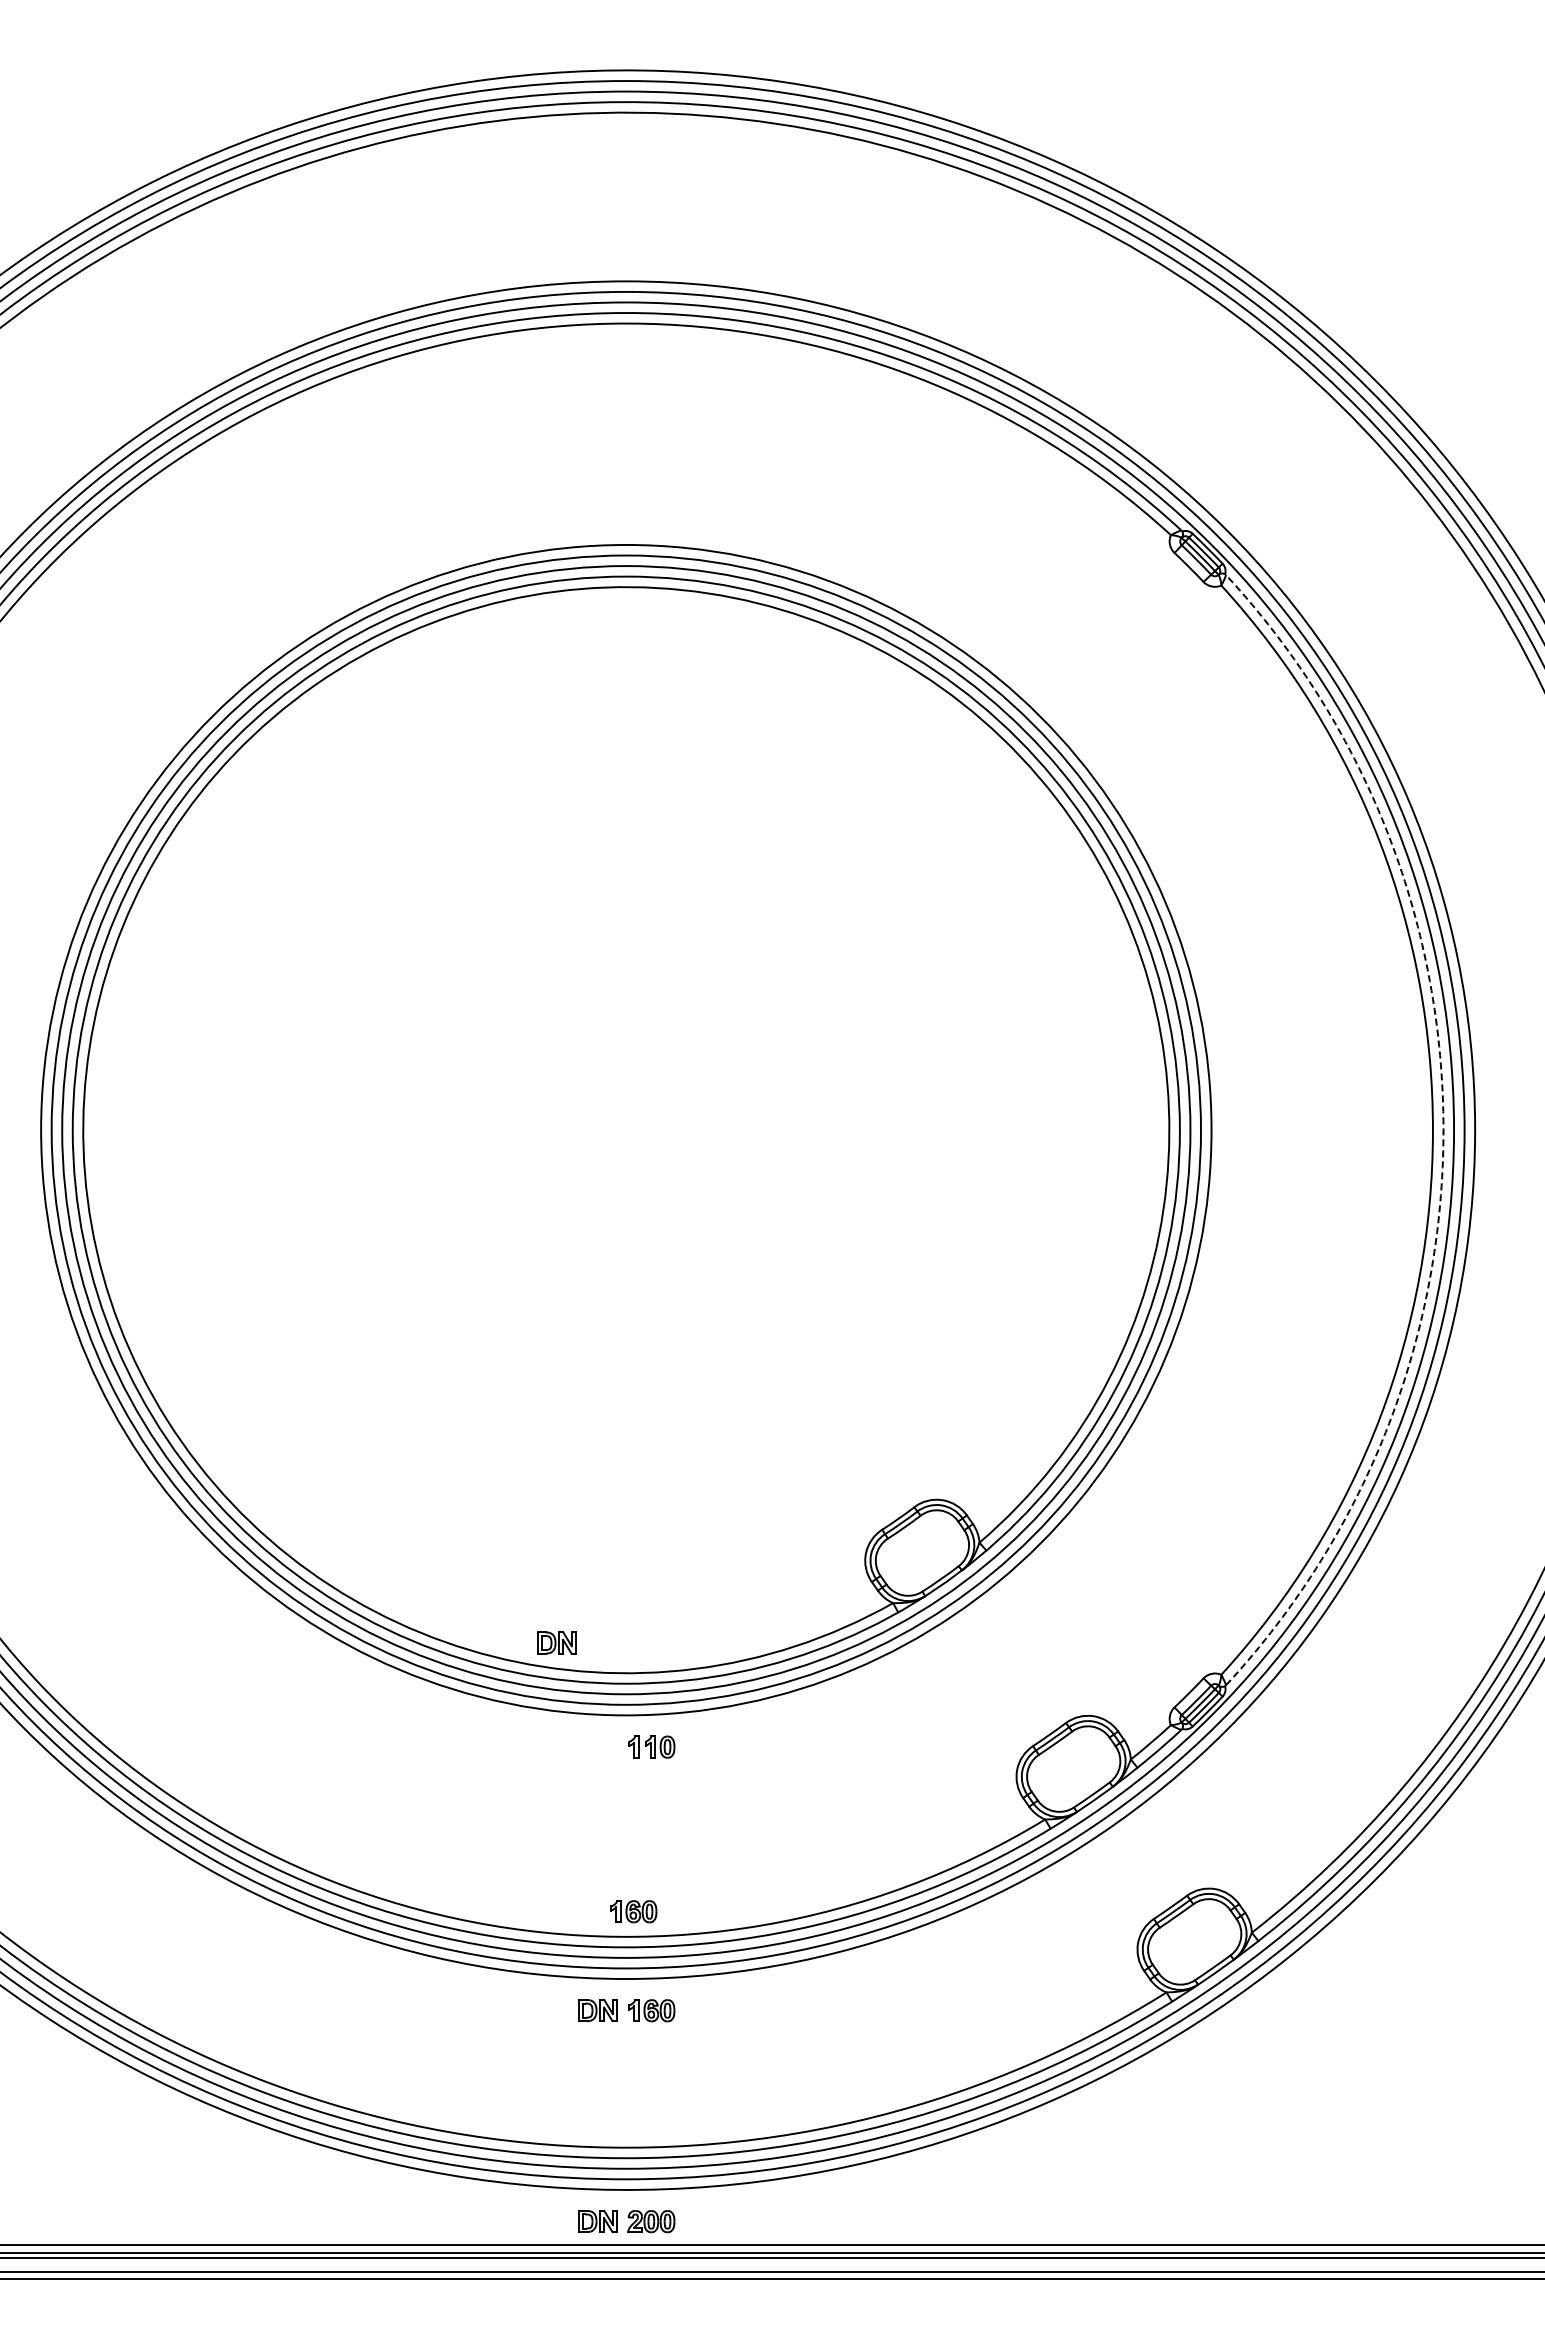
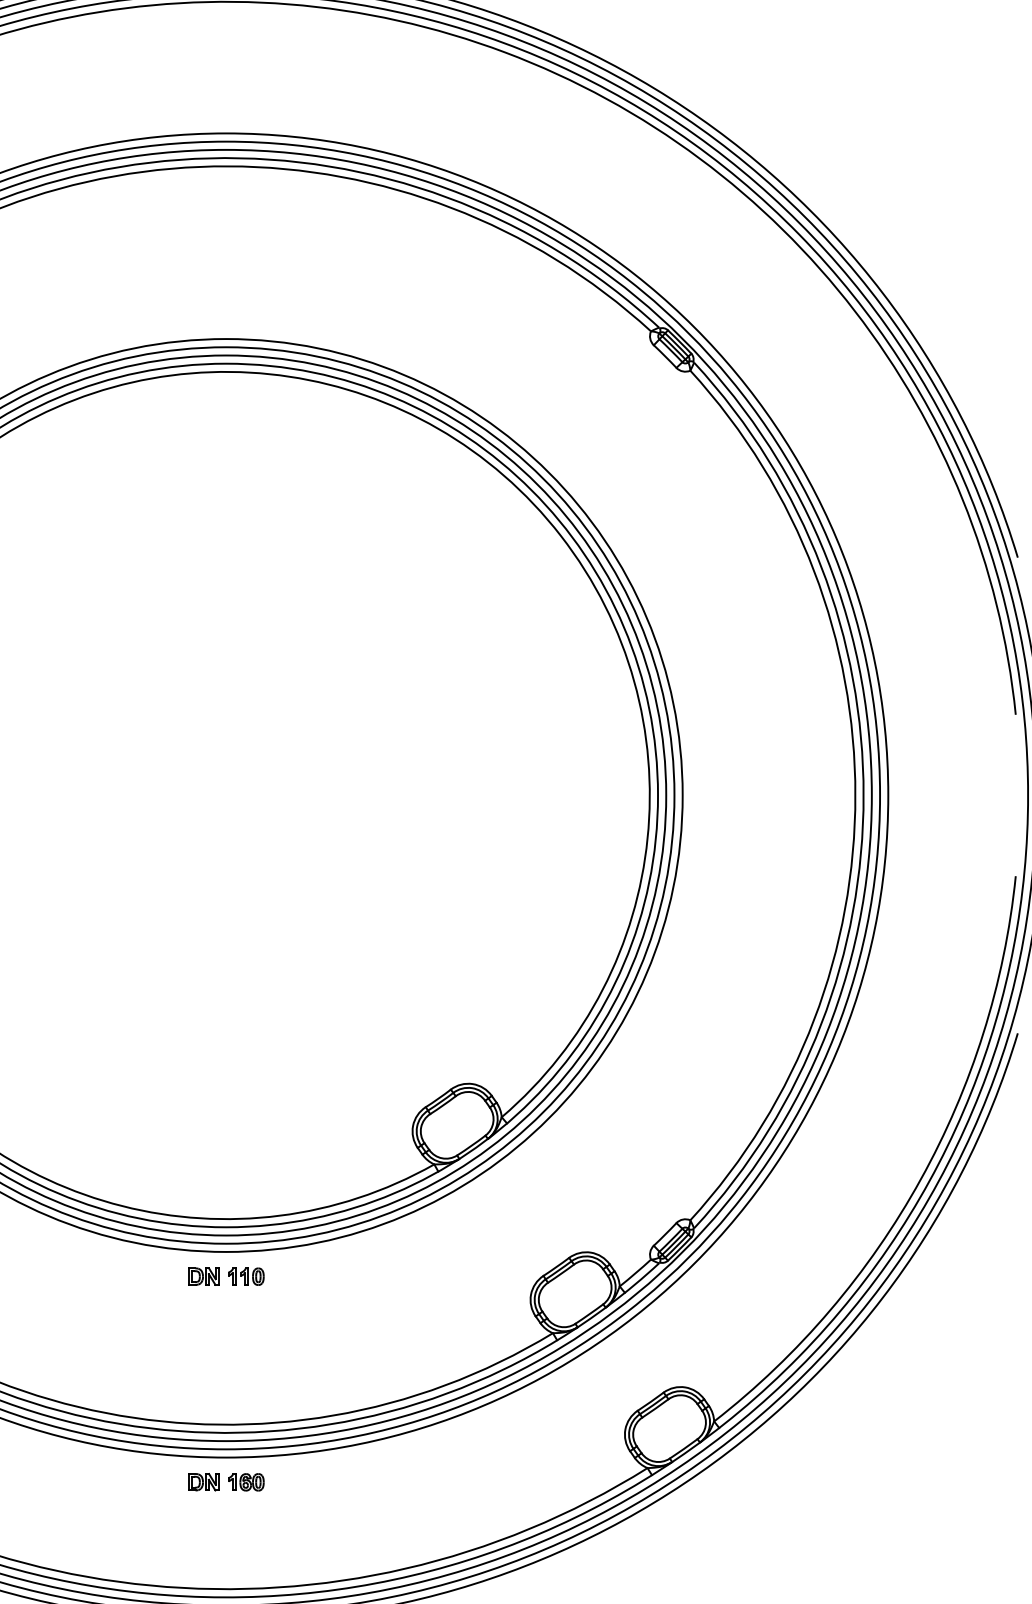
arc: (1443, 1130) -> (863, 795), dashed -> solid
part: (556, 1642) -> (203, 1276), moved
part: (633, 1911) -> (231, 1404), removed

